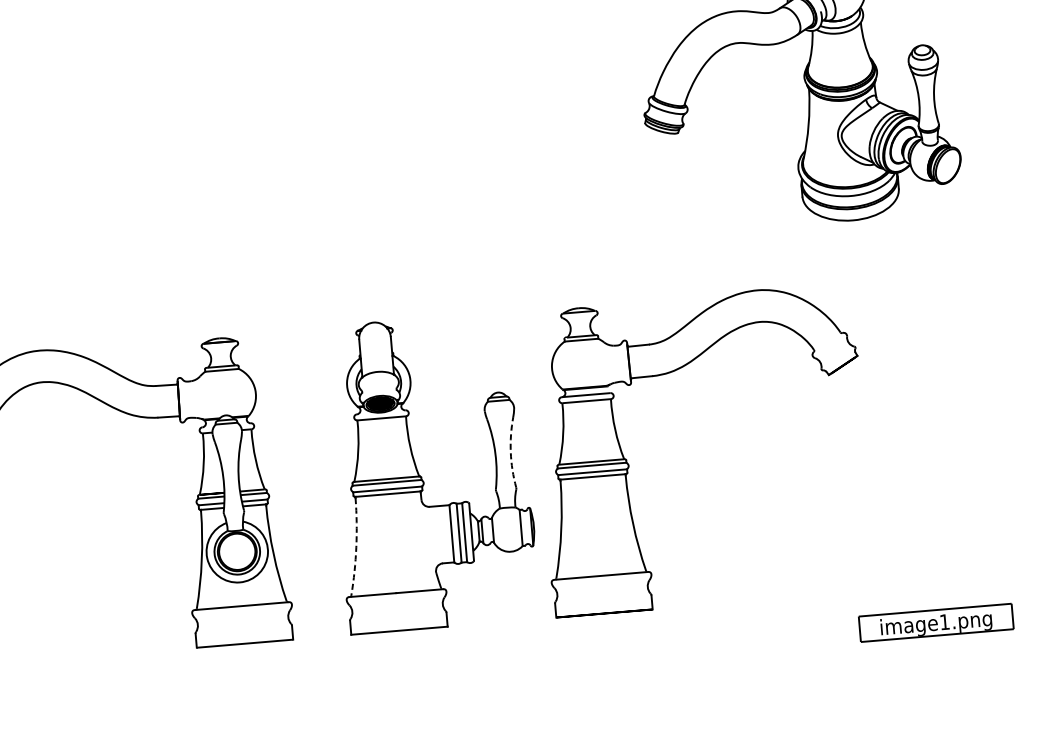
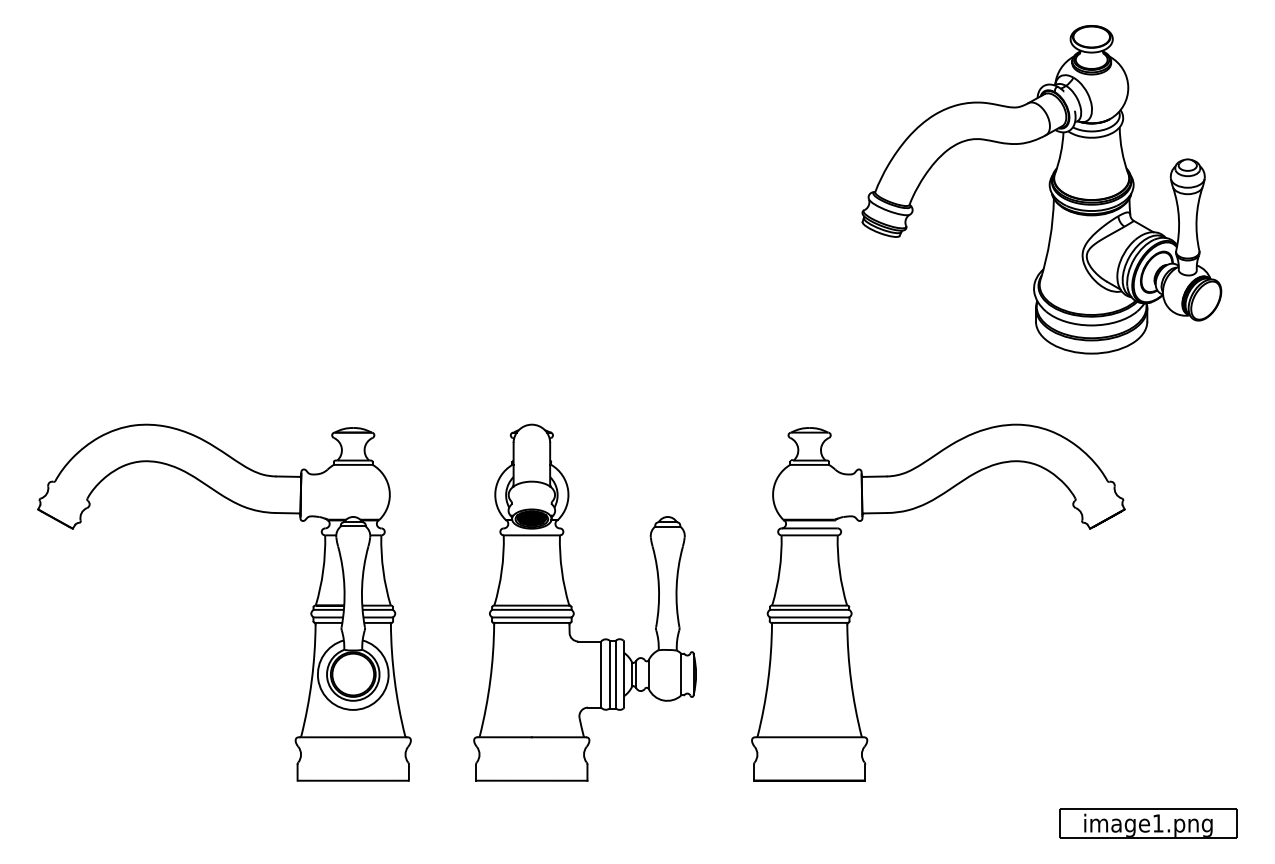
arc: (510, 452) -> (676, 586), dashed -> solid
part: (629, 464) -> (852, 612), moved
arc: (356, 546) -> (490, 680), dashed -> solid

